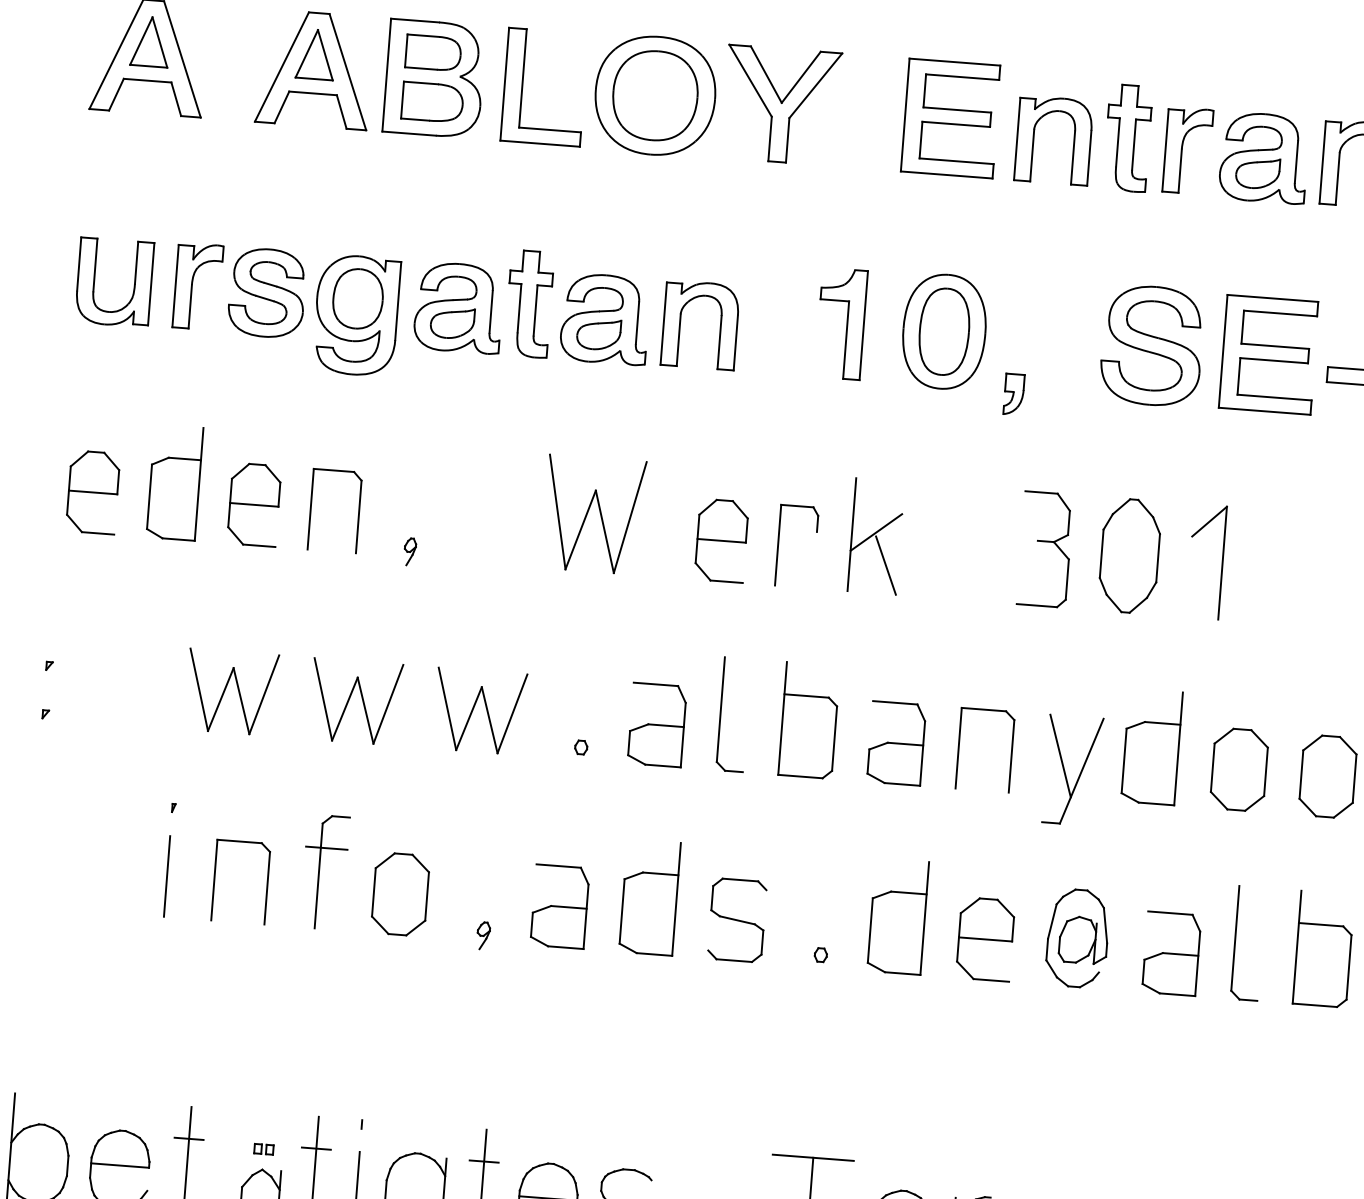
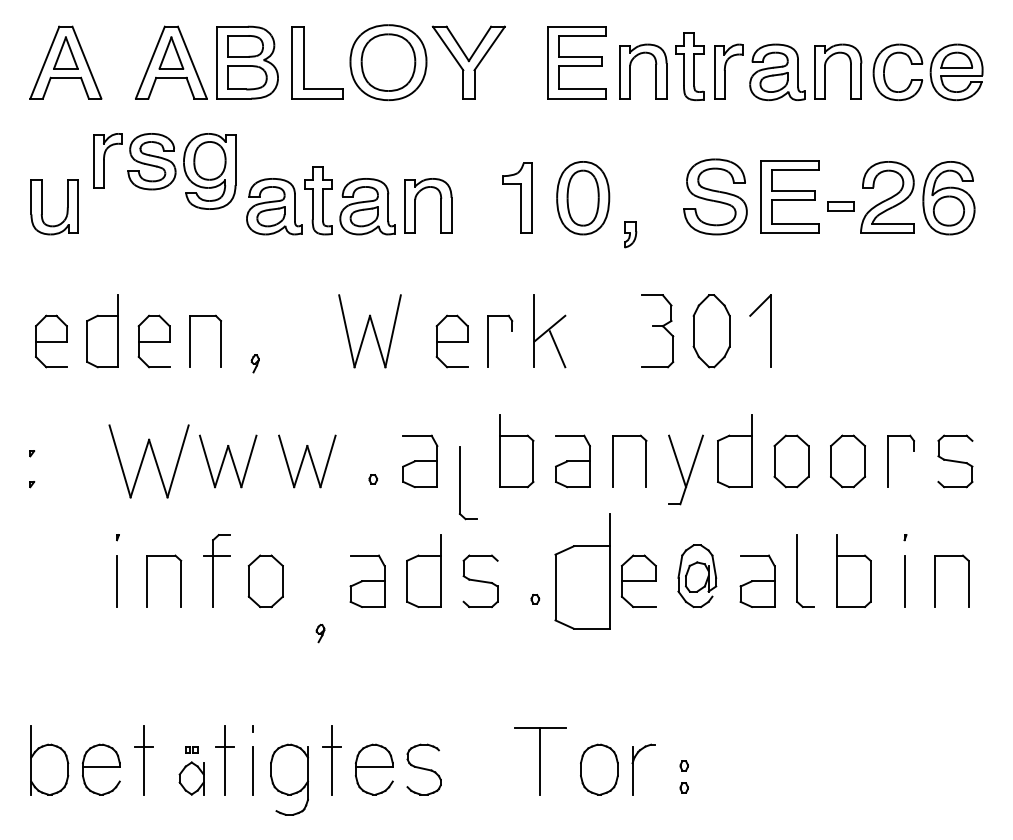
part: (285, 310) -> (164, 171), moved
part: (230, 692) -> (148, 461), size x1.4
part: (721, 714) -> (460, 483), moved
part: (896, 915) -> (581, 570), size x1.6
part: (483, 935) -> (320, 633), moved

